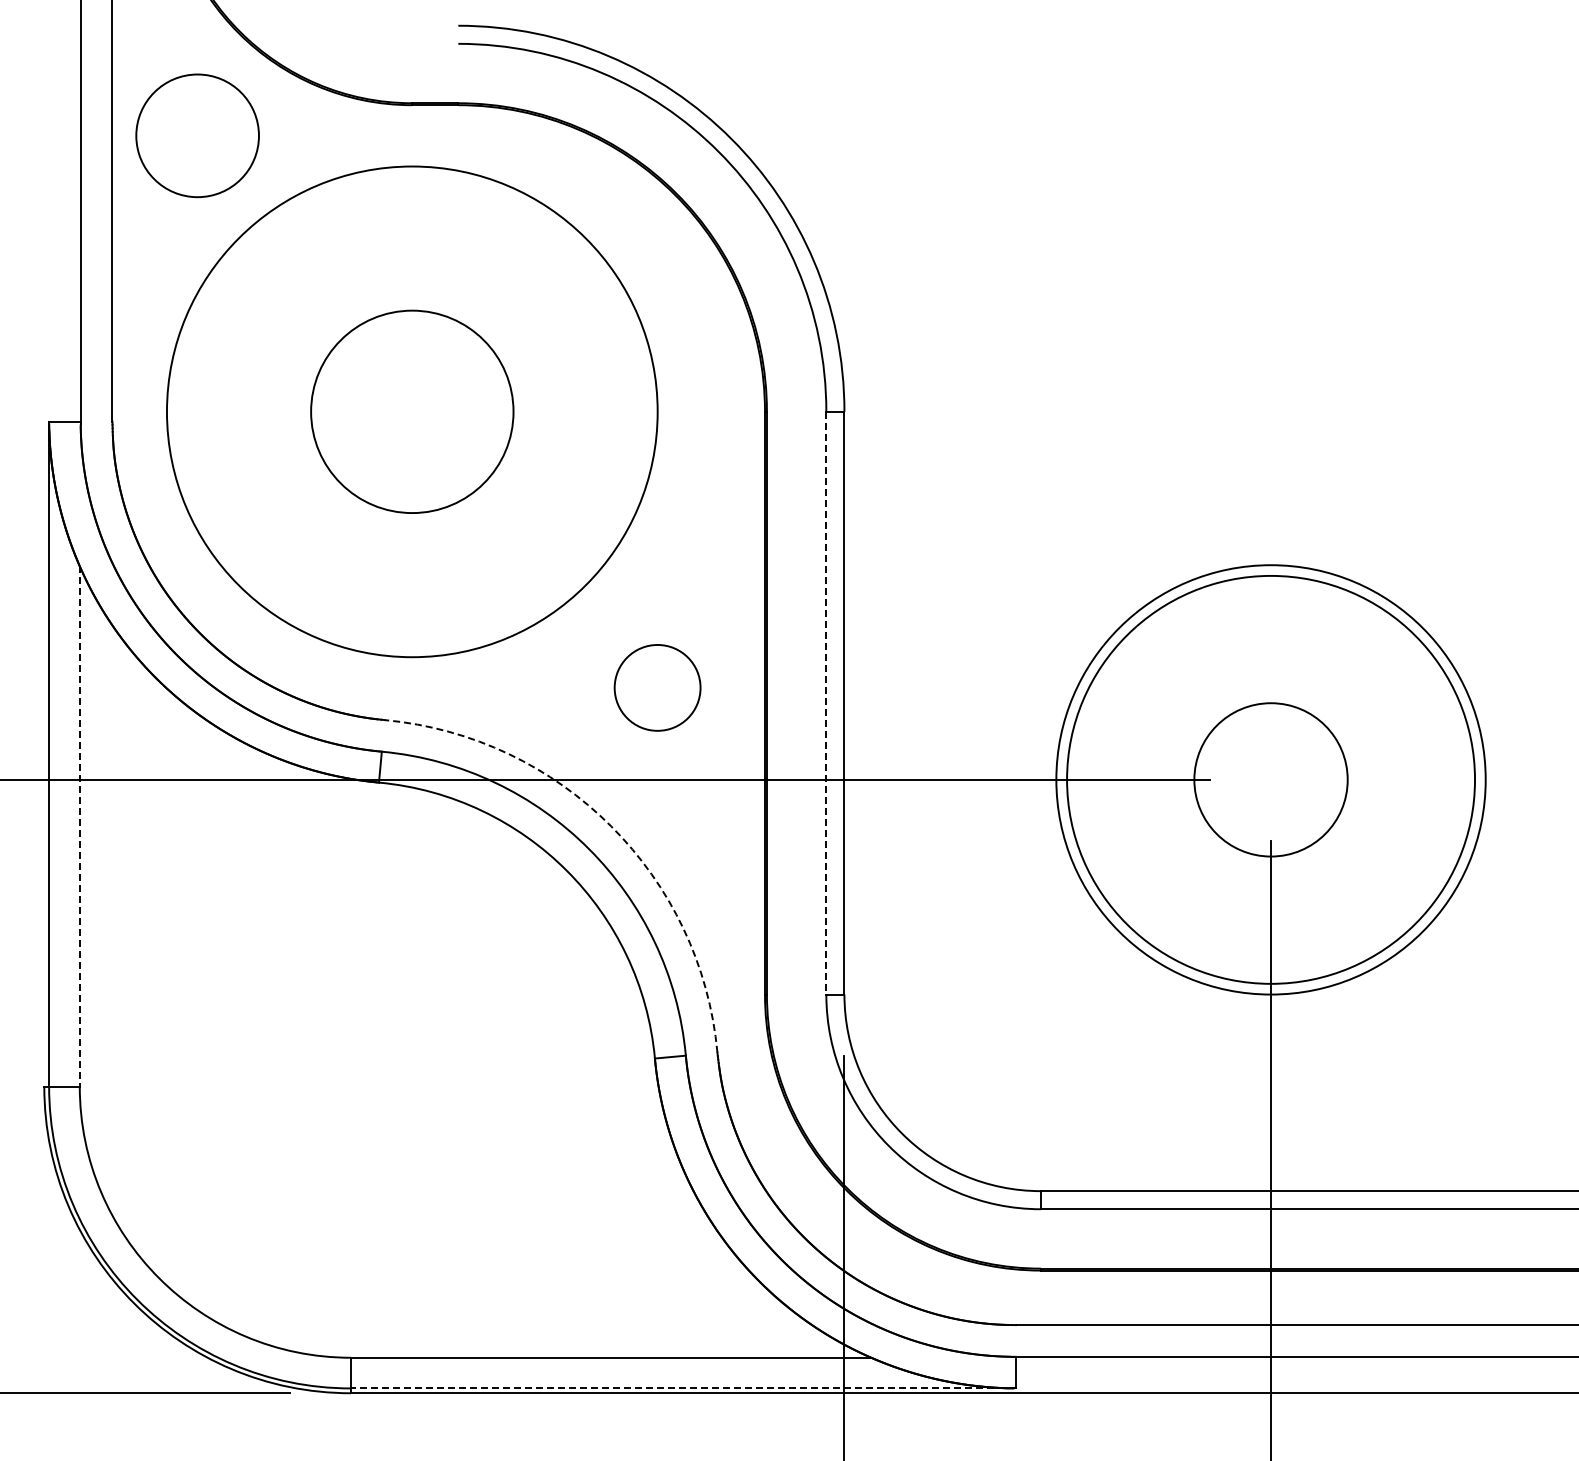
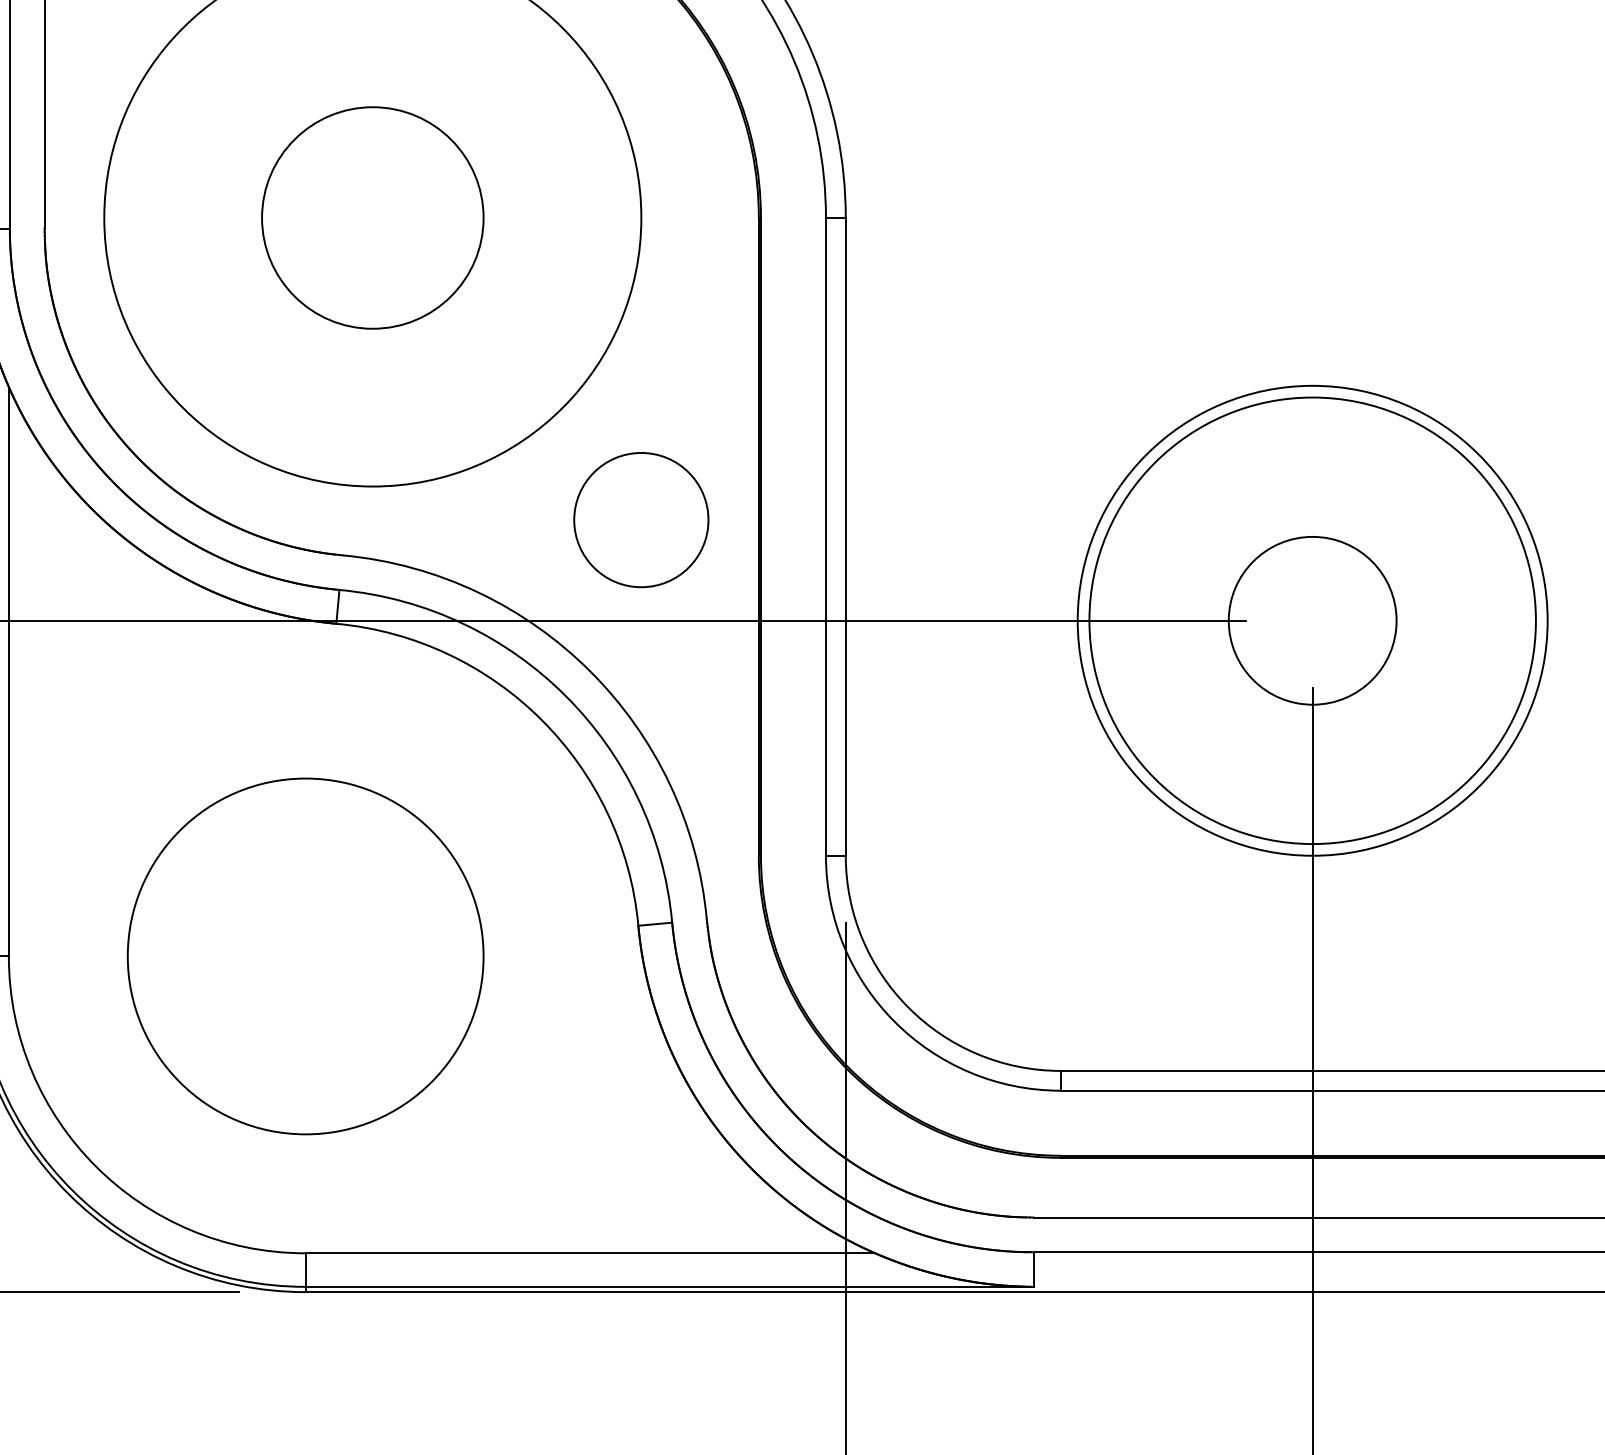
circle: (657, 687) -> (641, 519), size x1.43
line: (826, 703) -> (826, 537), dashed -> solid
line: (79, 826) -> (8, 671), dashed -> solid
arc: (611, 826) -> (590, 671), dashed -> solid
circle: (350, 1086) -> (305, 956), added
line: (683, 1388) -> (669, 1286), dashed -> solid

